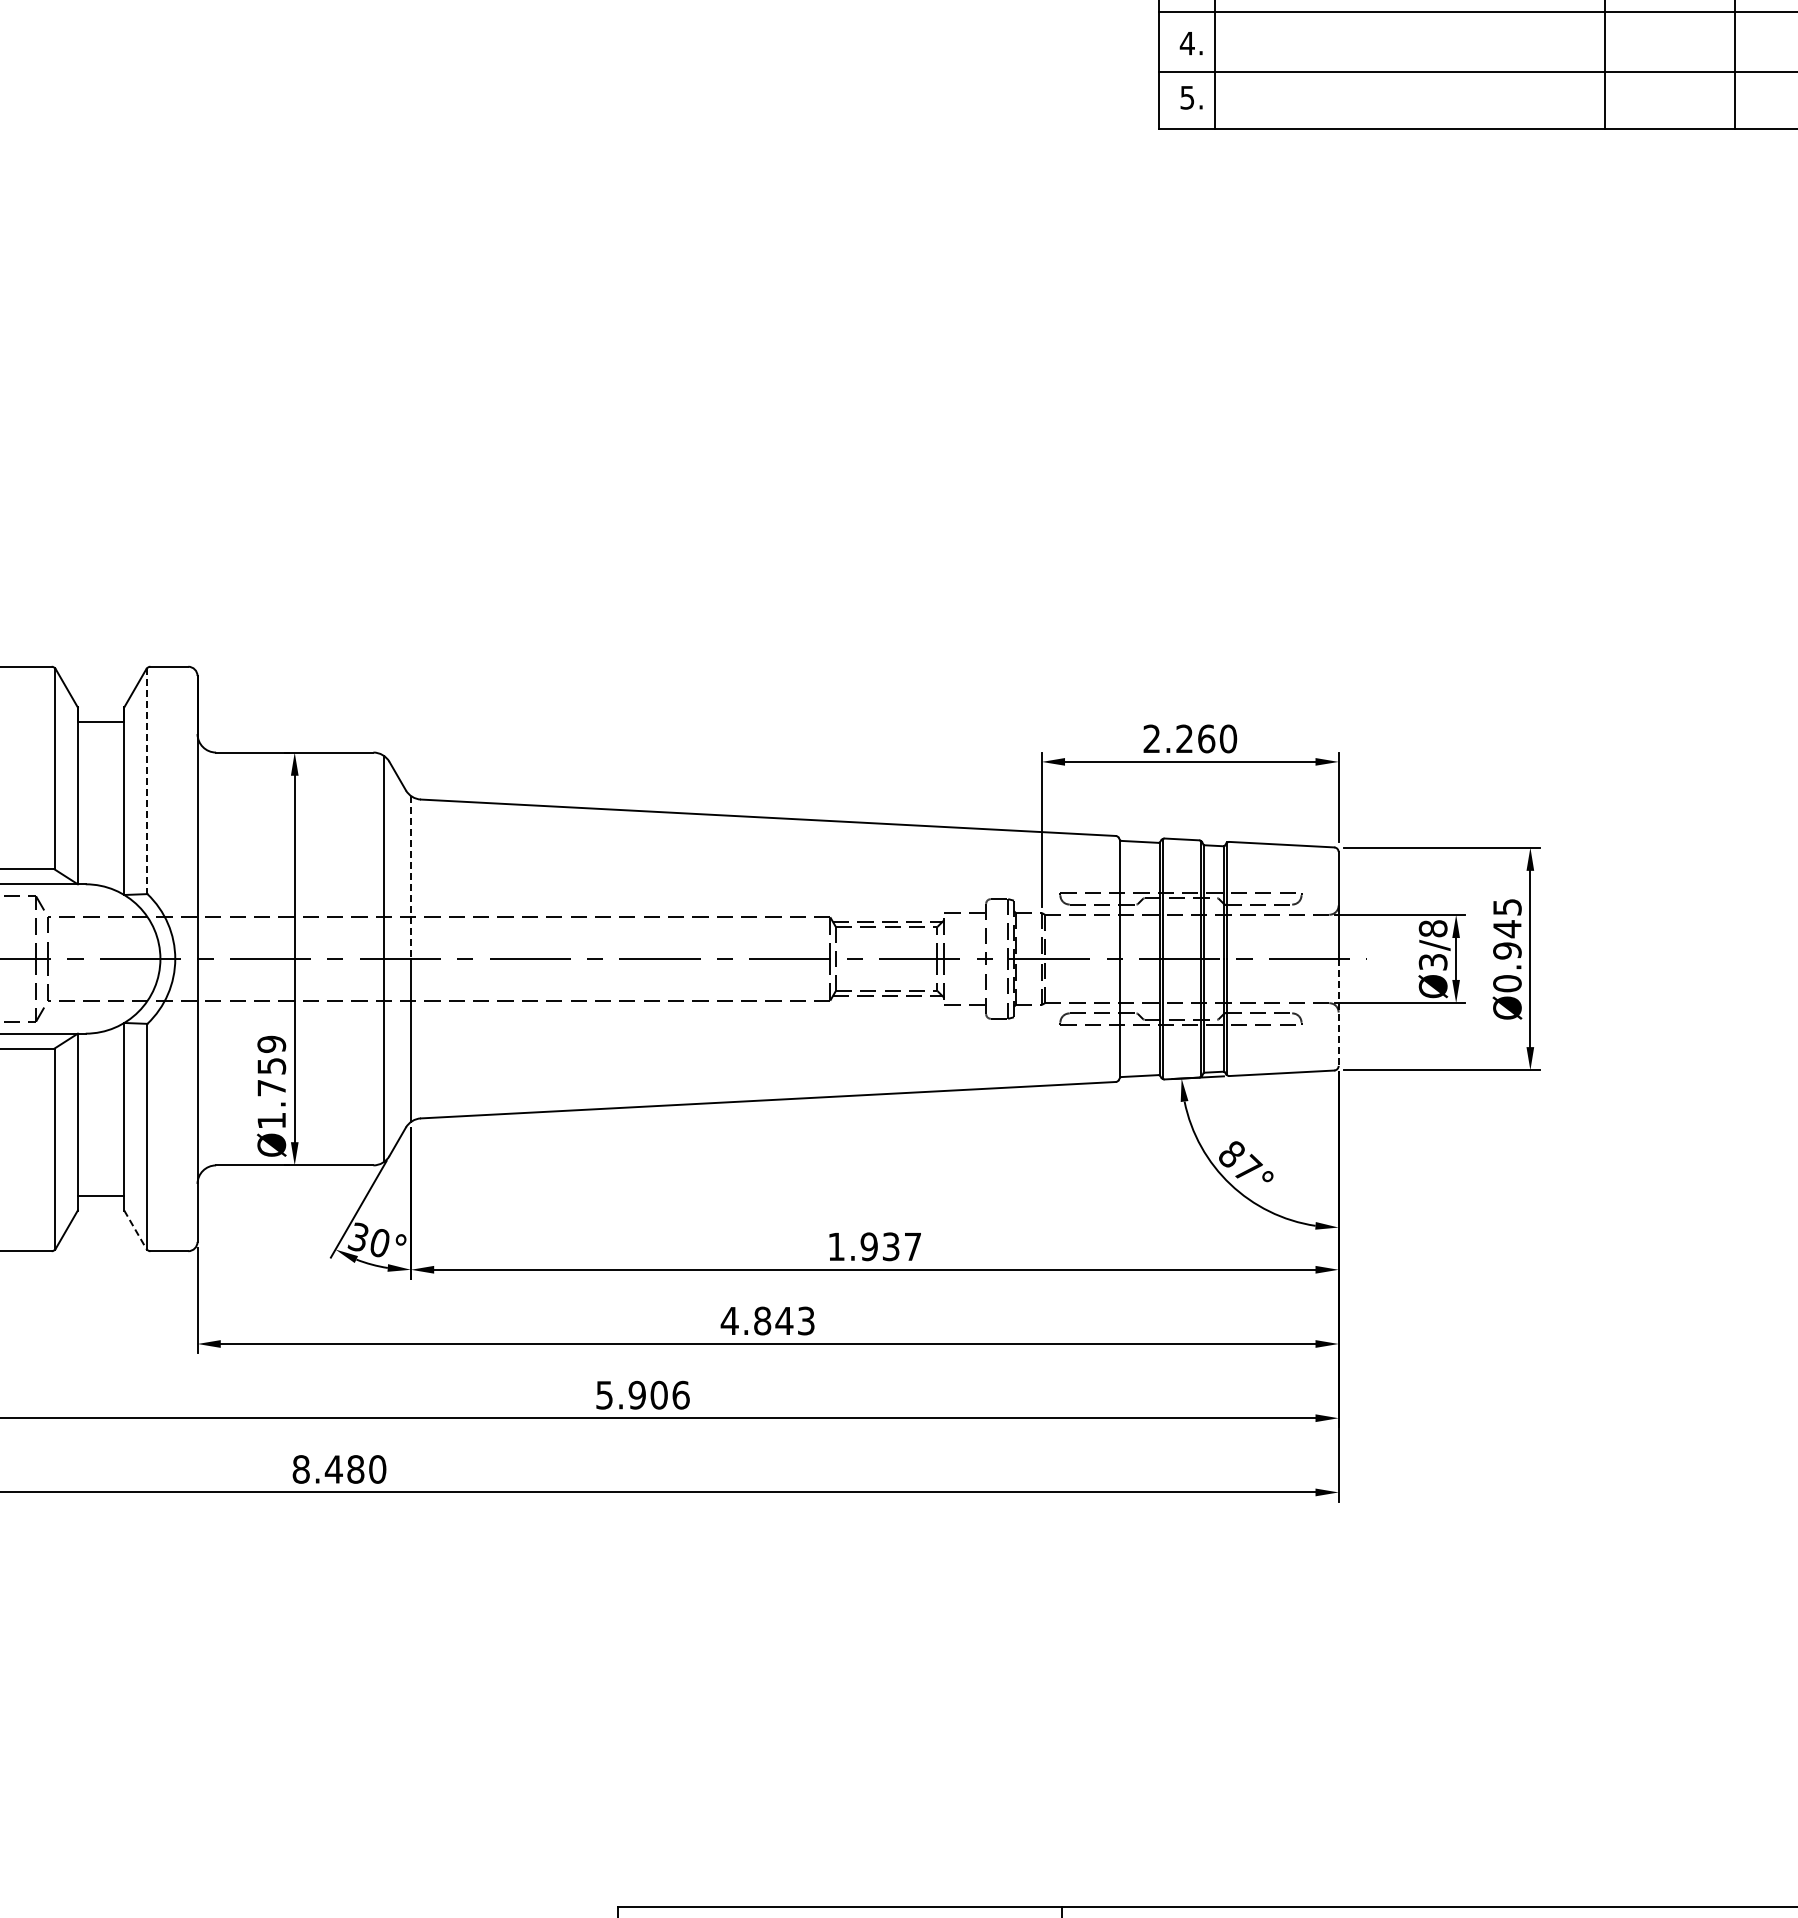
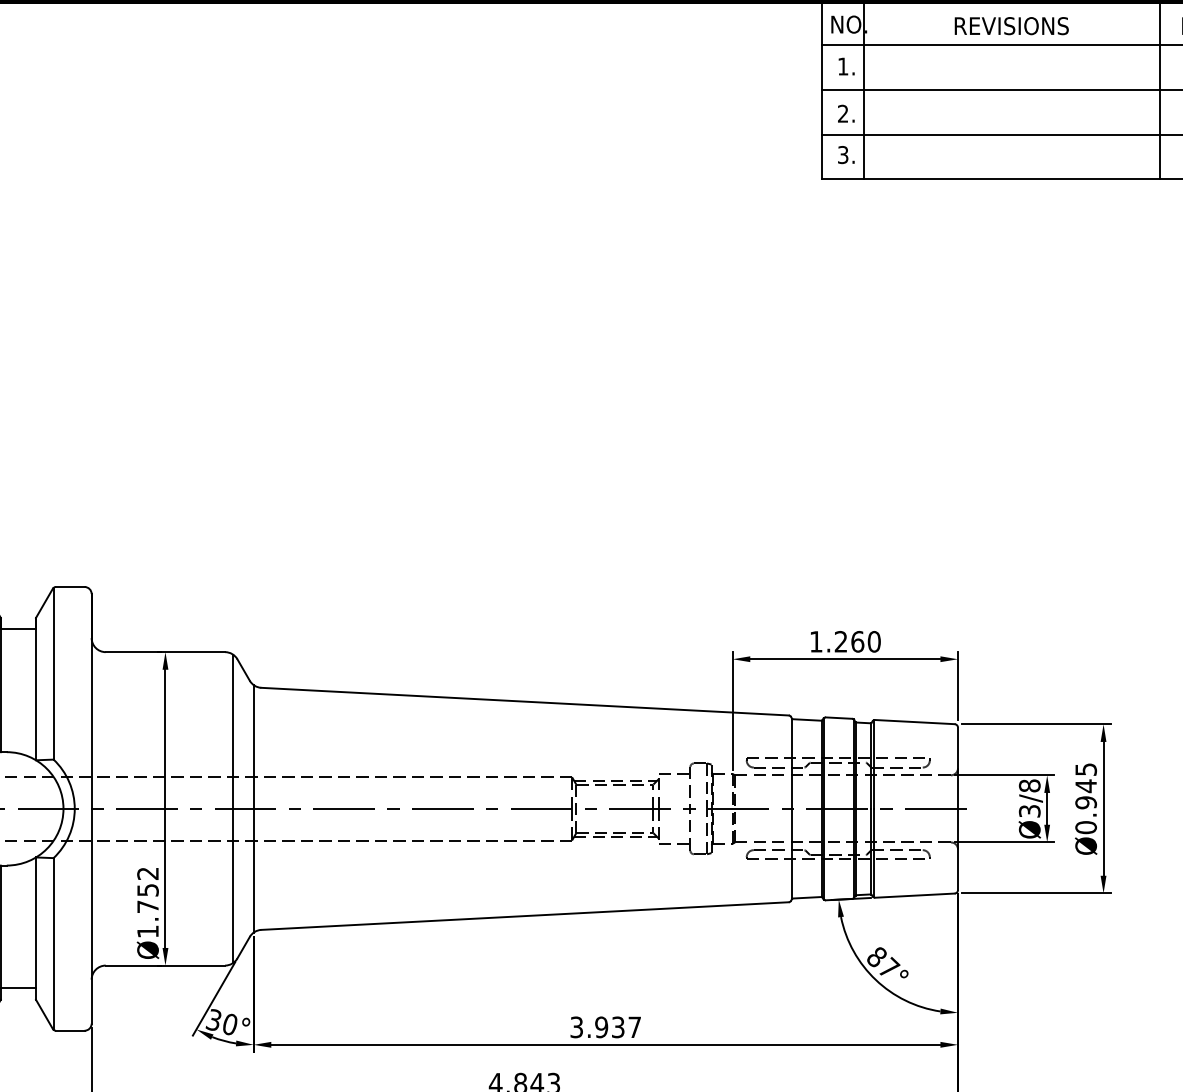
text: (1186, 43) -> (842, 113), 4. -> 2.
text: (1187, 97) -> (843, 154), 5. -> 3.
text: (1151, 738) -> (815, 641), 2.260 -> 1.260
line: (147, 781) -> (53, 674), dashed -> solid
line: (410, 877) -> (253, 747), dashed -> solid
line: (1338, 1012) -> (957, 849), dashed -> solid
text: (271, 1044) -> (147, 873), Ø1.759 -> Ø1.752
line: (135, 1230) -> (44, 1015), dashed -> solid
text: (836, 1246) -> (576, 1027), 1.937 -> 3.937

